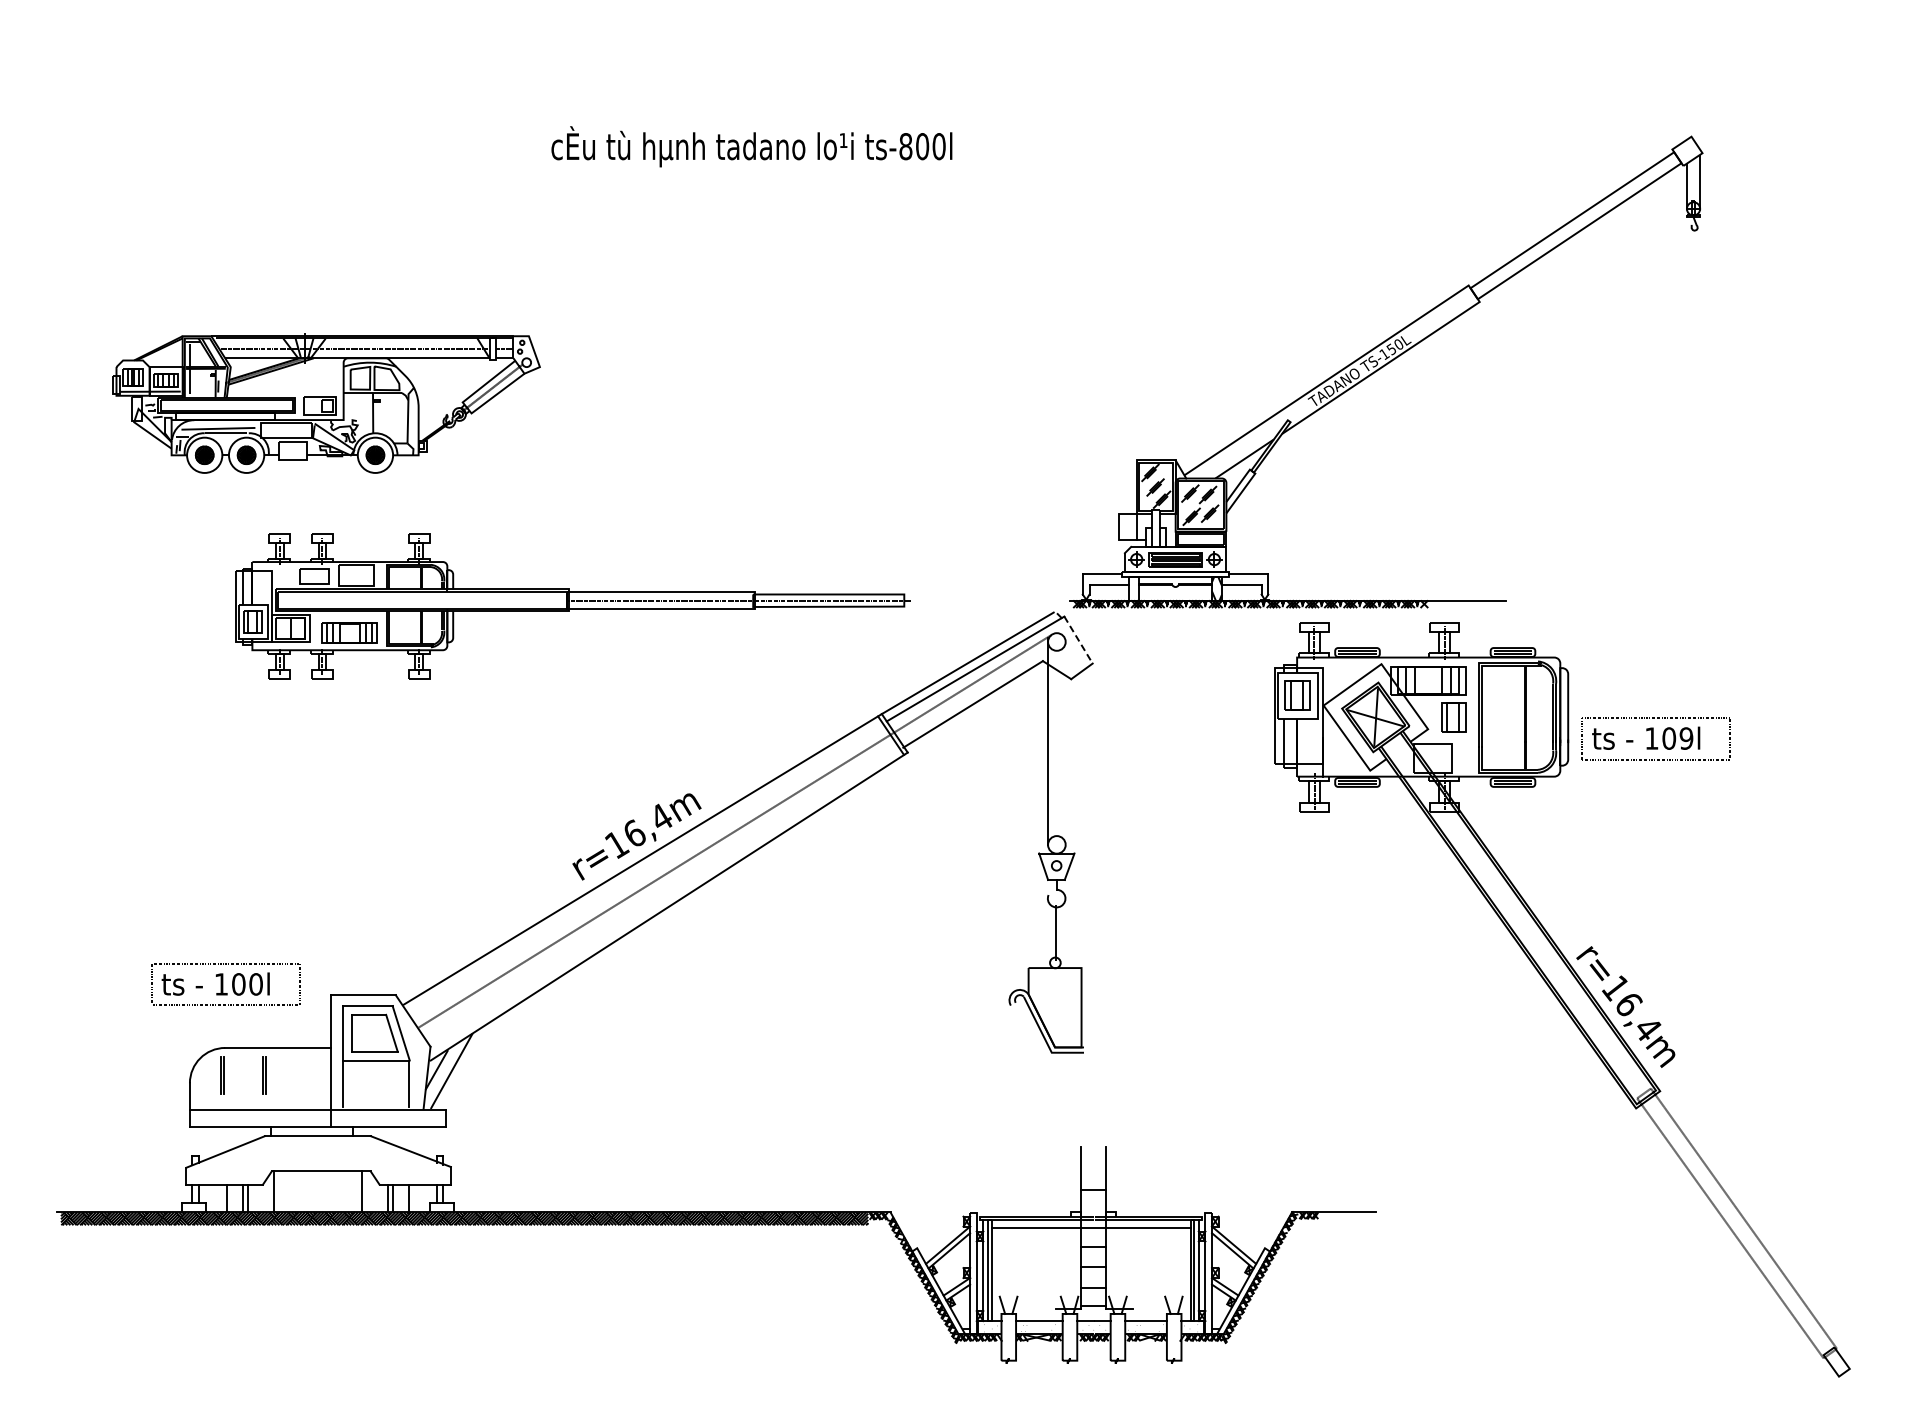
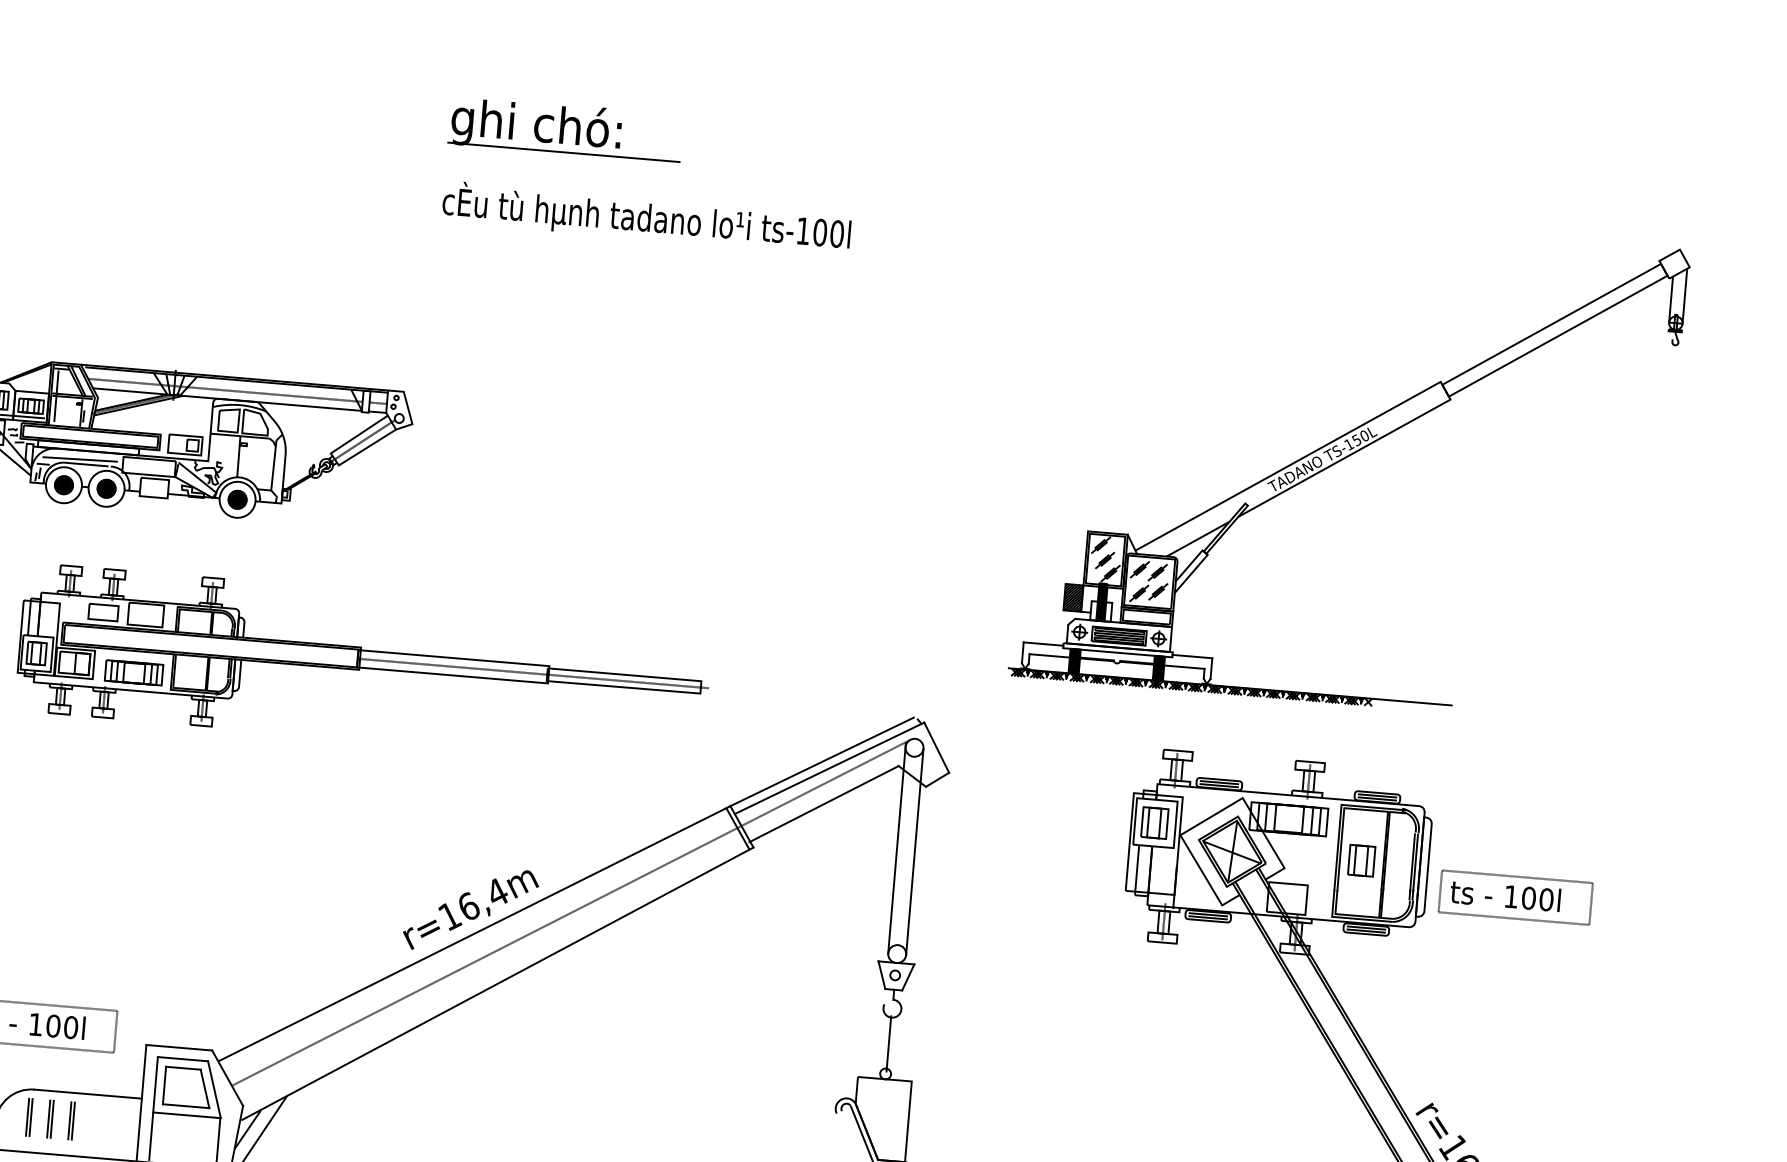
part: (665, 66) -> (565, 129), added
text: (905, 146) -> (802, 231), ts-800l -> ts-100l
part: (1386, 371) -> (1349, 462), moved
part: (572, 606) -> (363, 665), moved
line: (1078, 640) -> (936, 748), dashed -> solid
part: (1453, 717) -> (1361, 860), moved
text: (1686, 738) -> (1546, 899), 109l -> 100l
line: (1065, 743) -> (914, 851), added
line: (242, 1075) -> (49, 1119), added

